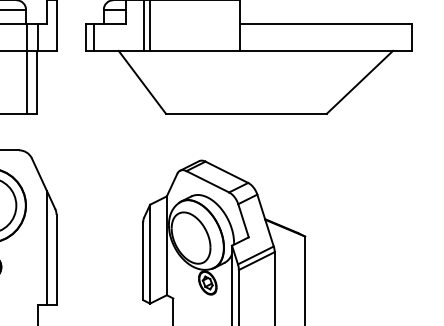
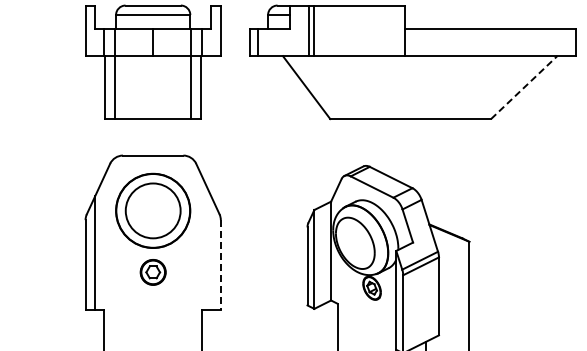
line: (360, 82) -> (524, 87), solid -> dashed
line: (47, 248) -> (211, 253), removed
line: (56, 260) -> (220, 265), solid -> dashed

